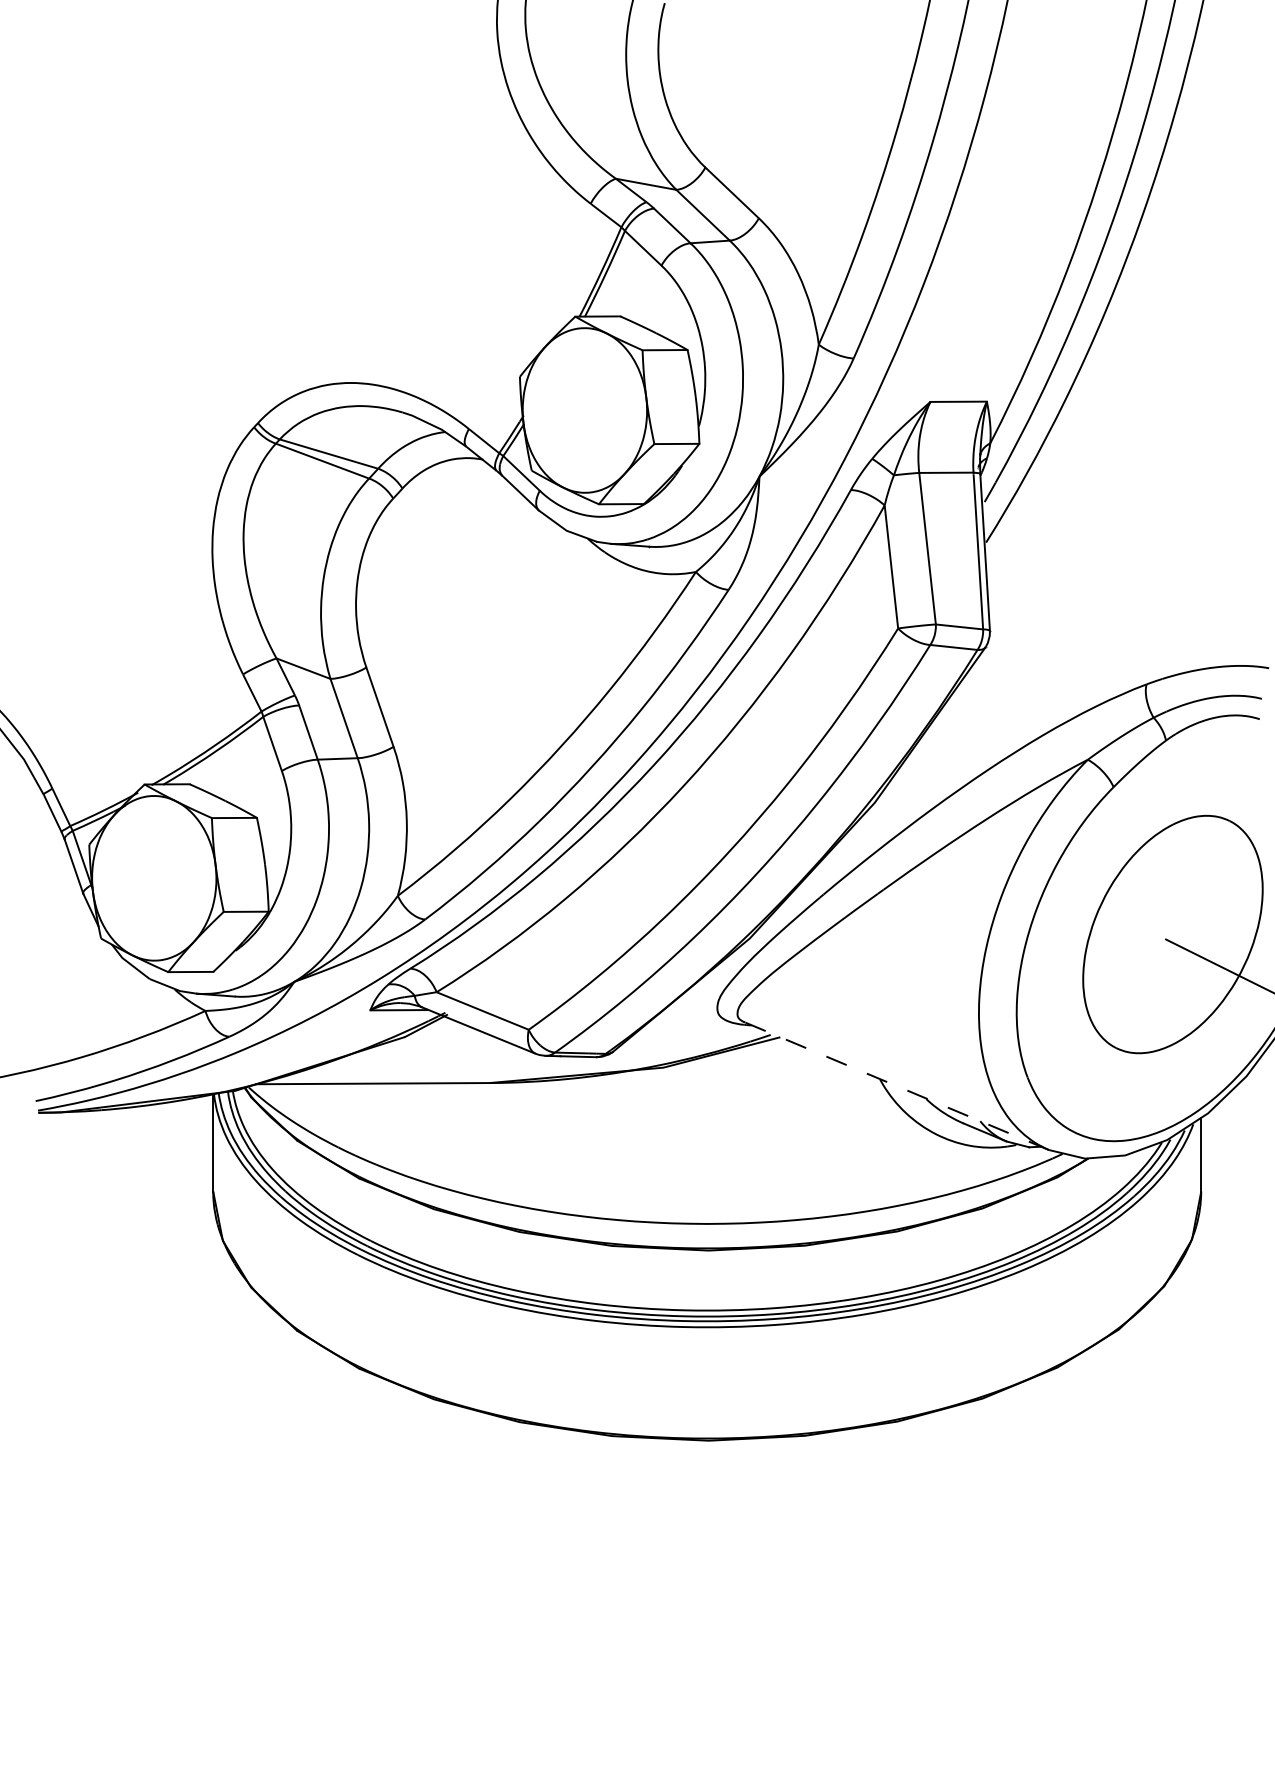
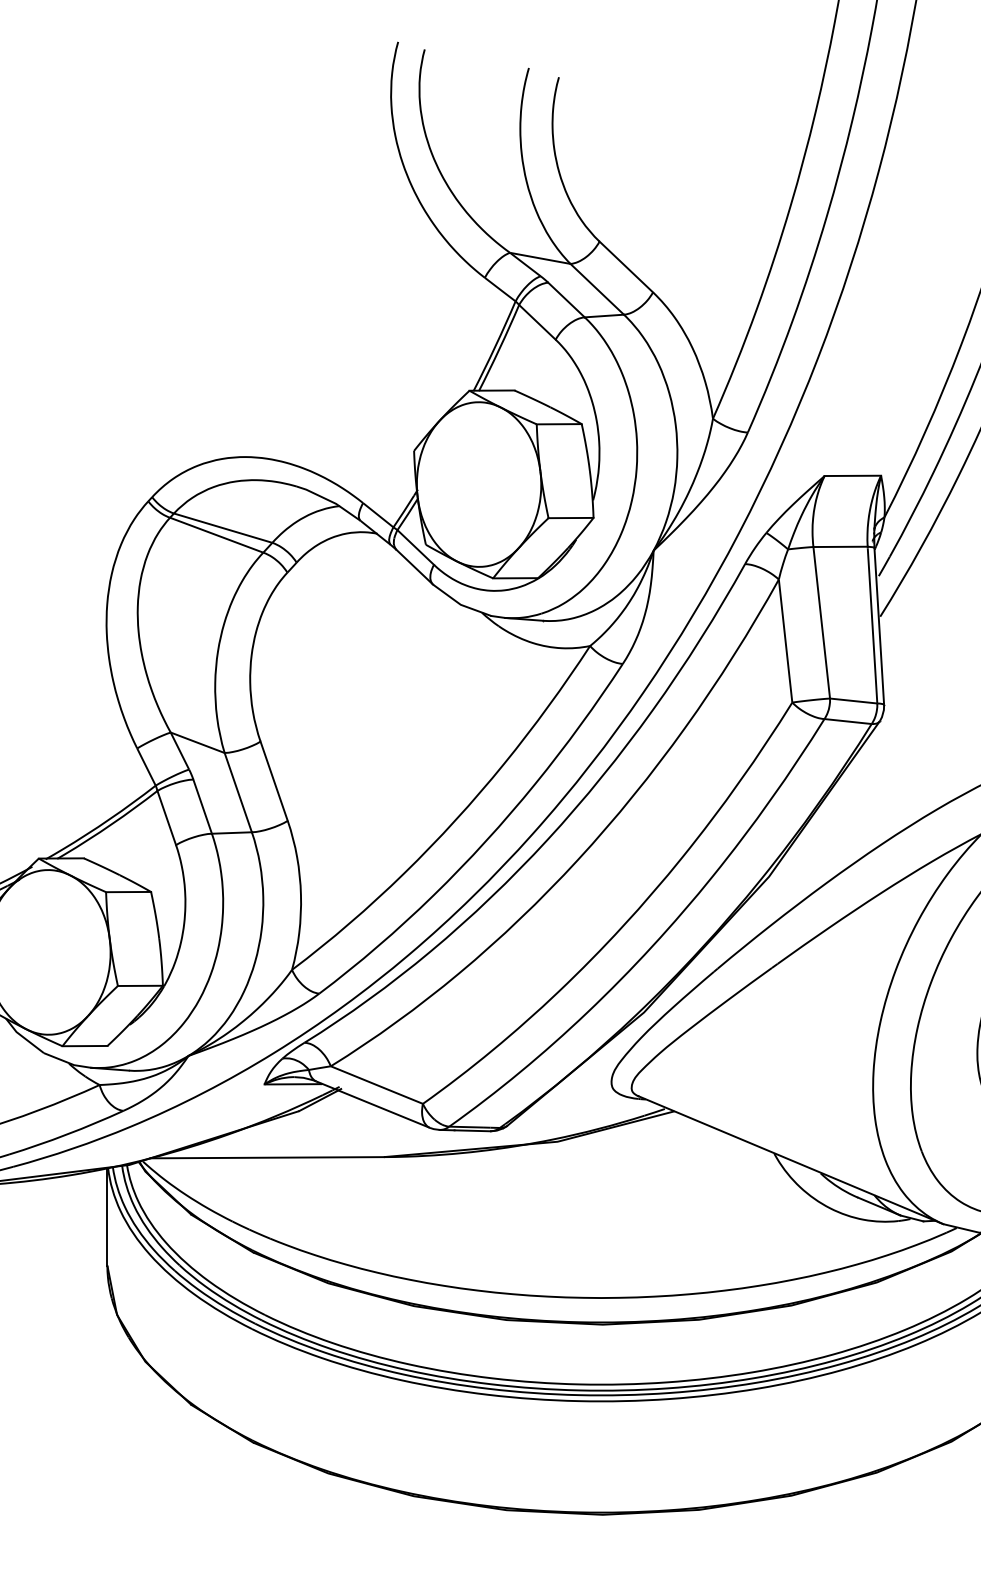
line: (896, 1086) -> (790, 1160), dashed -> solid

